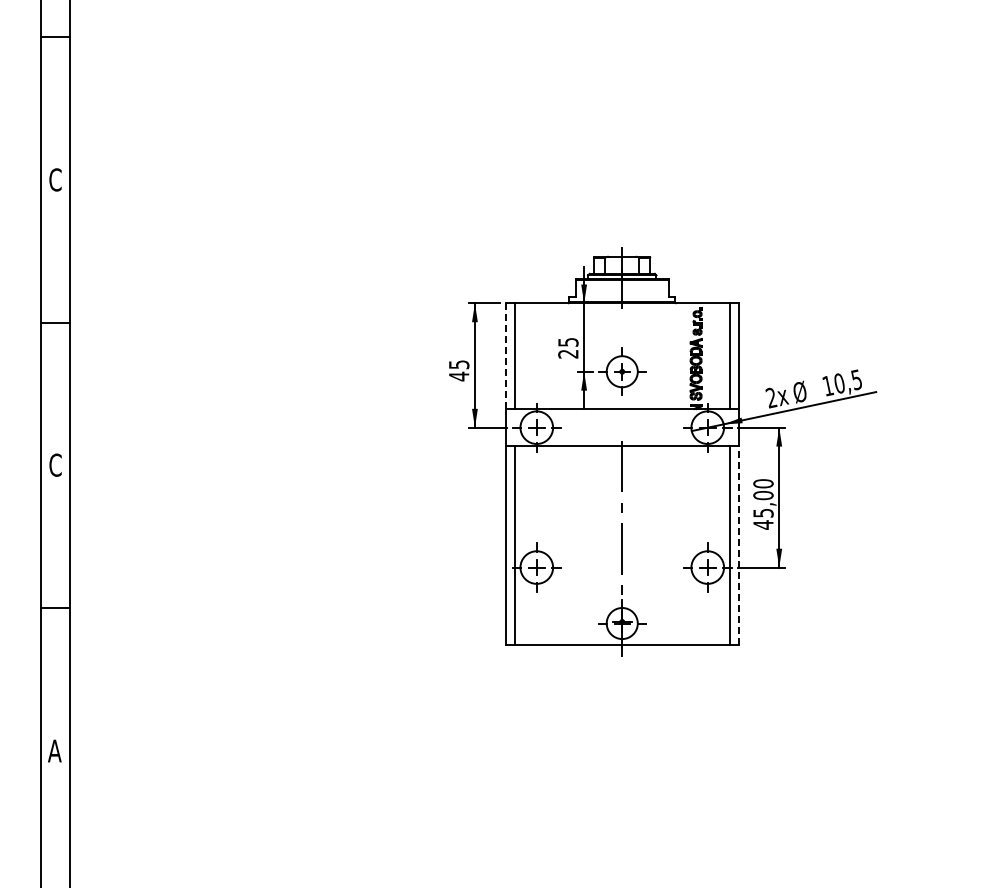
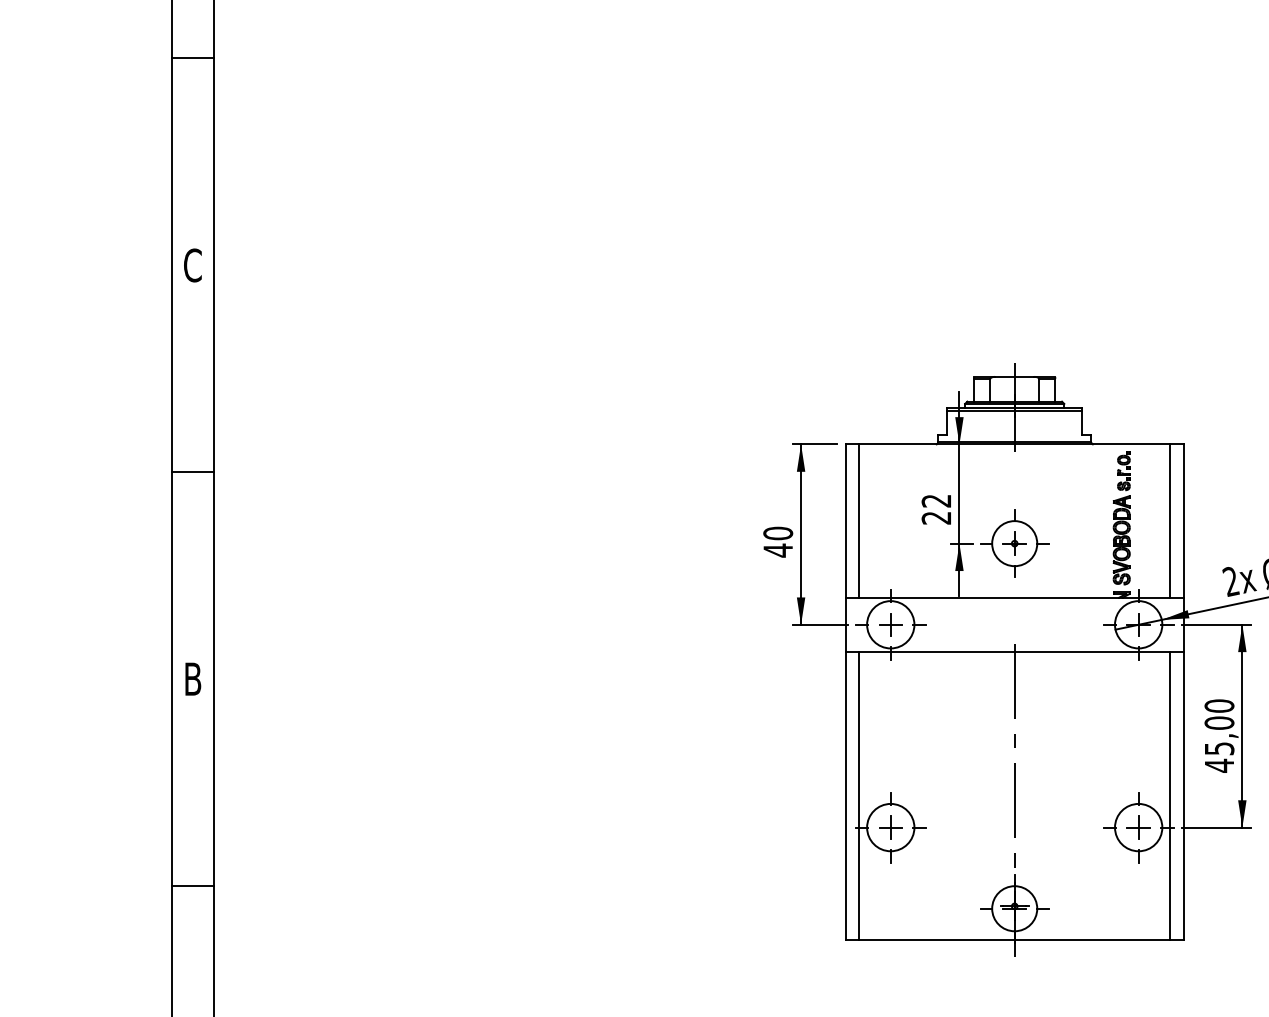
text: (568, 342) -> (936, 501), 25 -> 22
line: (505, 356) -> (845, 521), dashed -> solid
text: (458, 364) -> (777, 533), 45 -> 40
text: (55, 464) -> (192, 678), C -> B
line: (738, 545) -> (1183, 795), dashed -> solid

